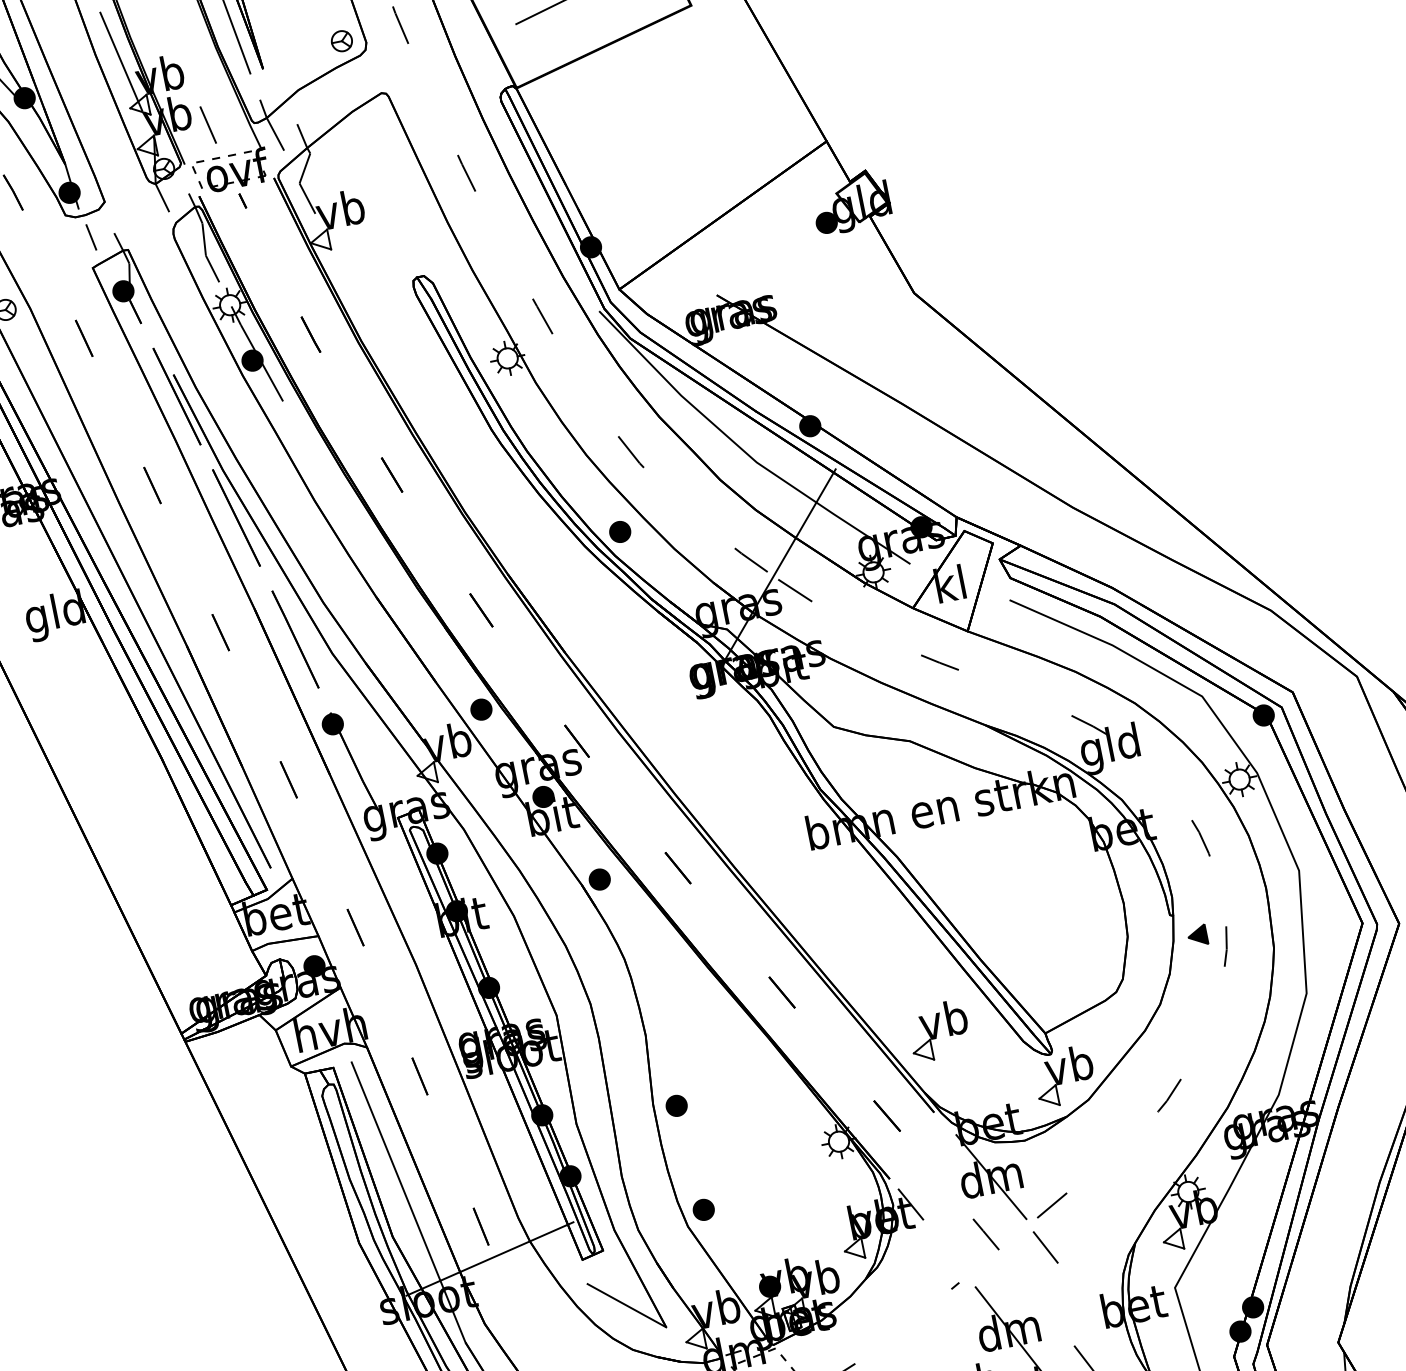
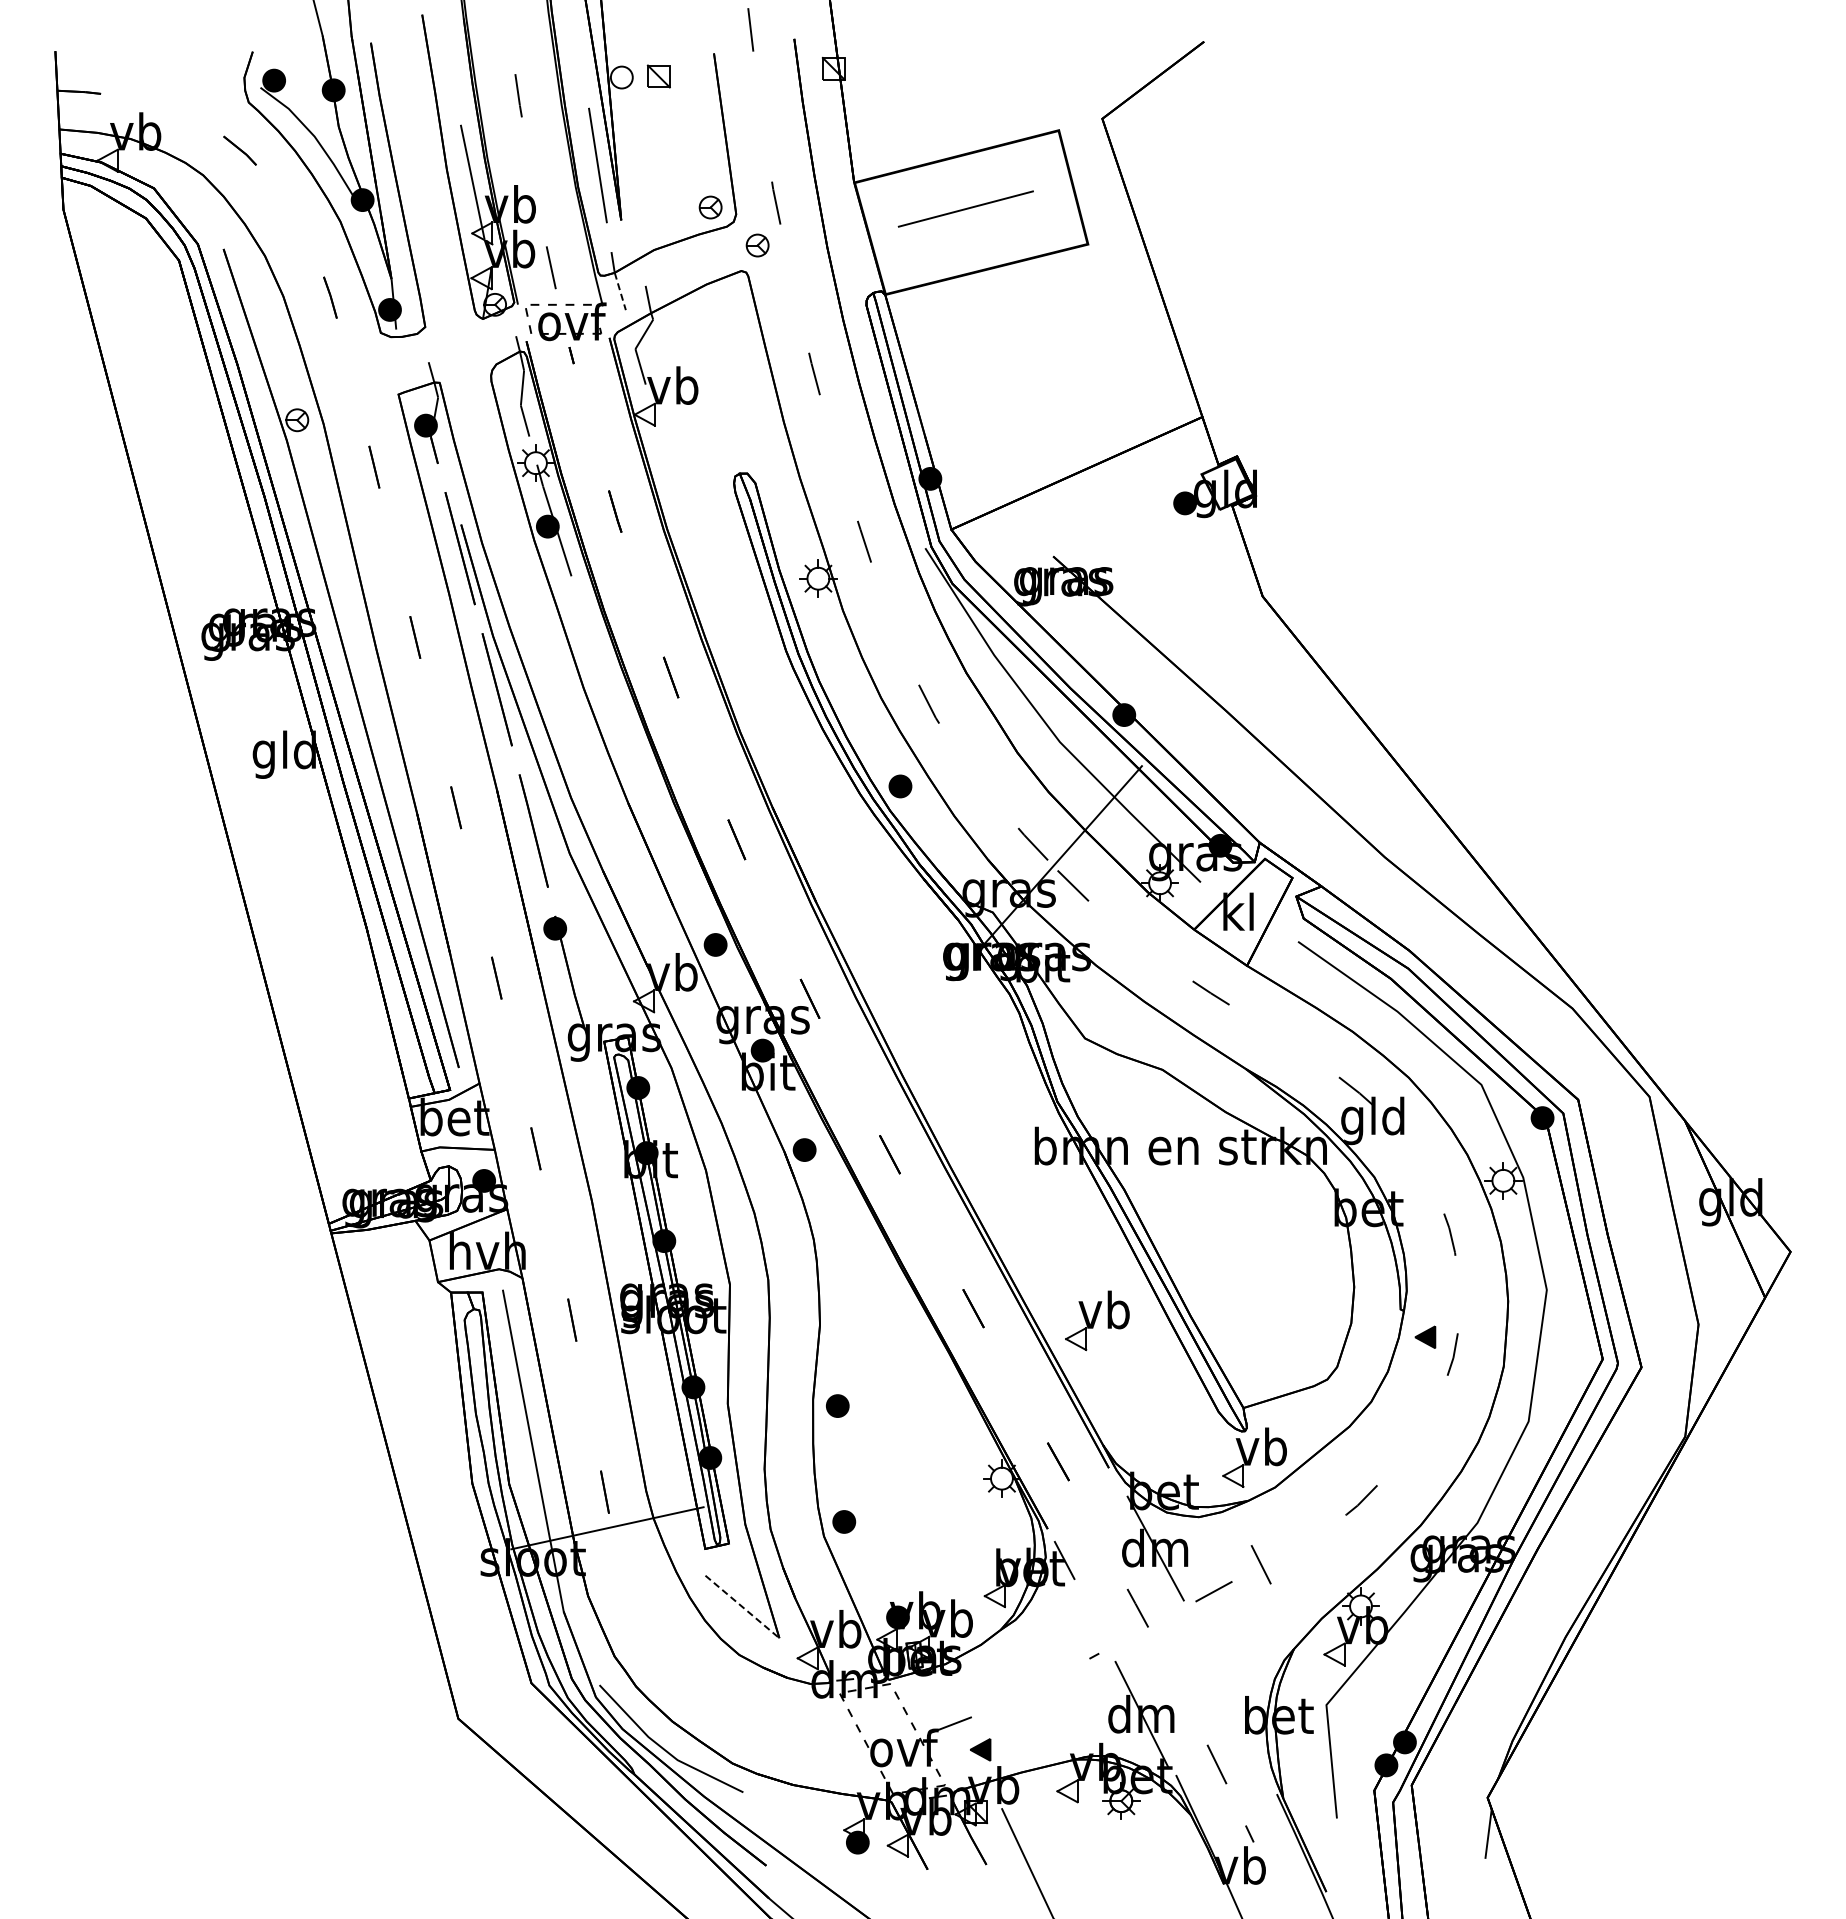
part: (391, 67) -> (757, 245), added
line: (275, 133) -> (620, 291), solid -> dashed
line: (162, 197) -> (487, 334), removed
line: (91, 237) -> (403, 361), removed
part: (939, 1030) -> (1097, 1320), moved
line: (1045, 1247) -> (1260, 1564), moved
line: (627, 1306) -> (742, 1607), solid -> dashed

